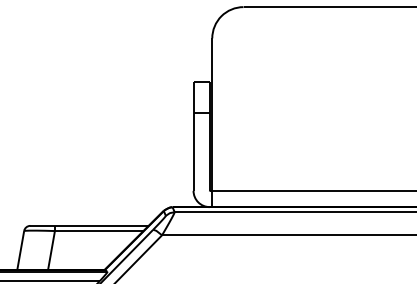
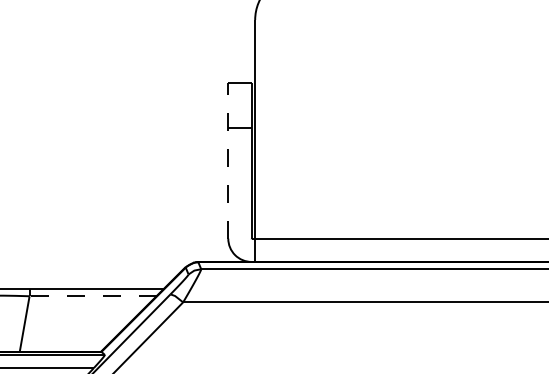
line: (193, 136) -> (228, 160), solid -> dashed
line: (98, 231) -> (92, 296), solid -> dashed

